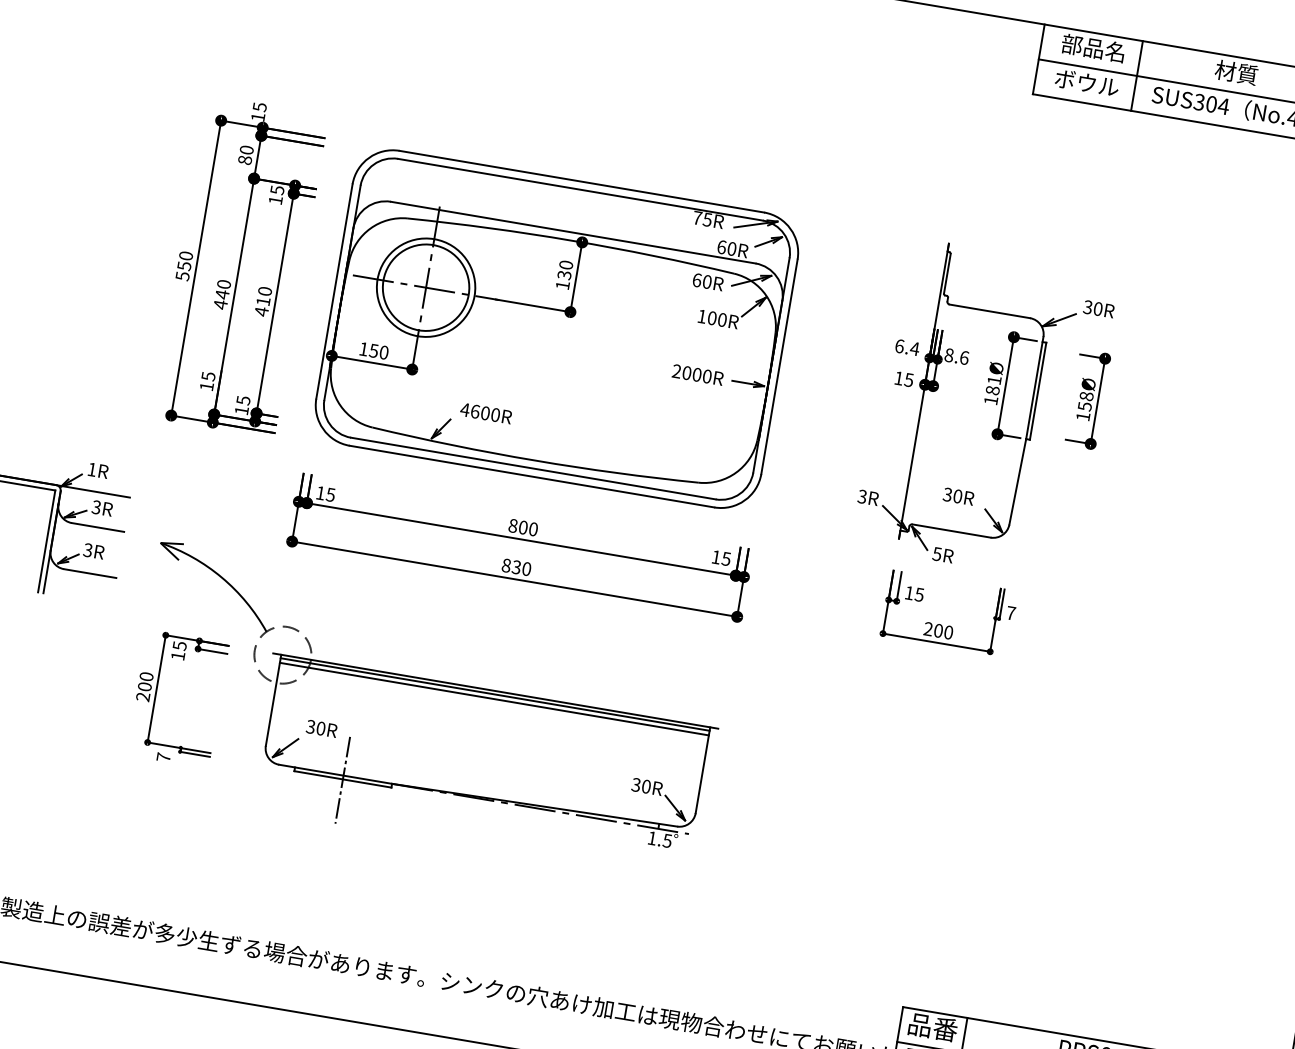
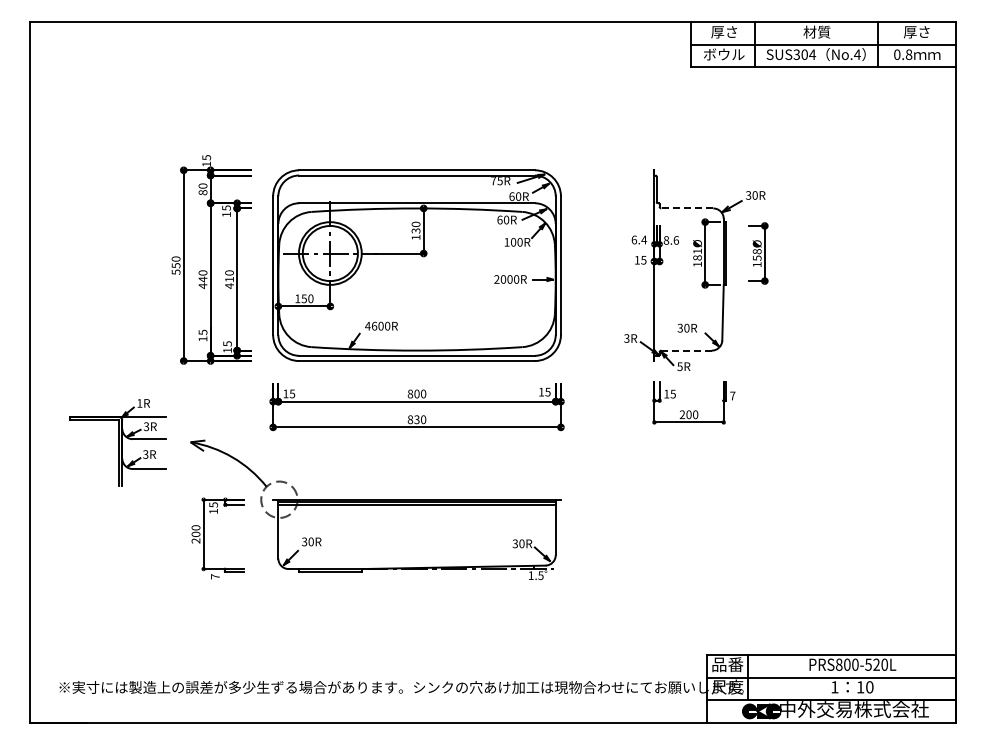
text: (1093, 47) -> (724, 31), 部品名 -> 厚さ
line: (988, 311) -> (686, 208), solid -> dashed
line: (952, 531) -> (687, 350), solid -> dashed
line: (342, 780) -> (330, 572), removed

